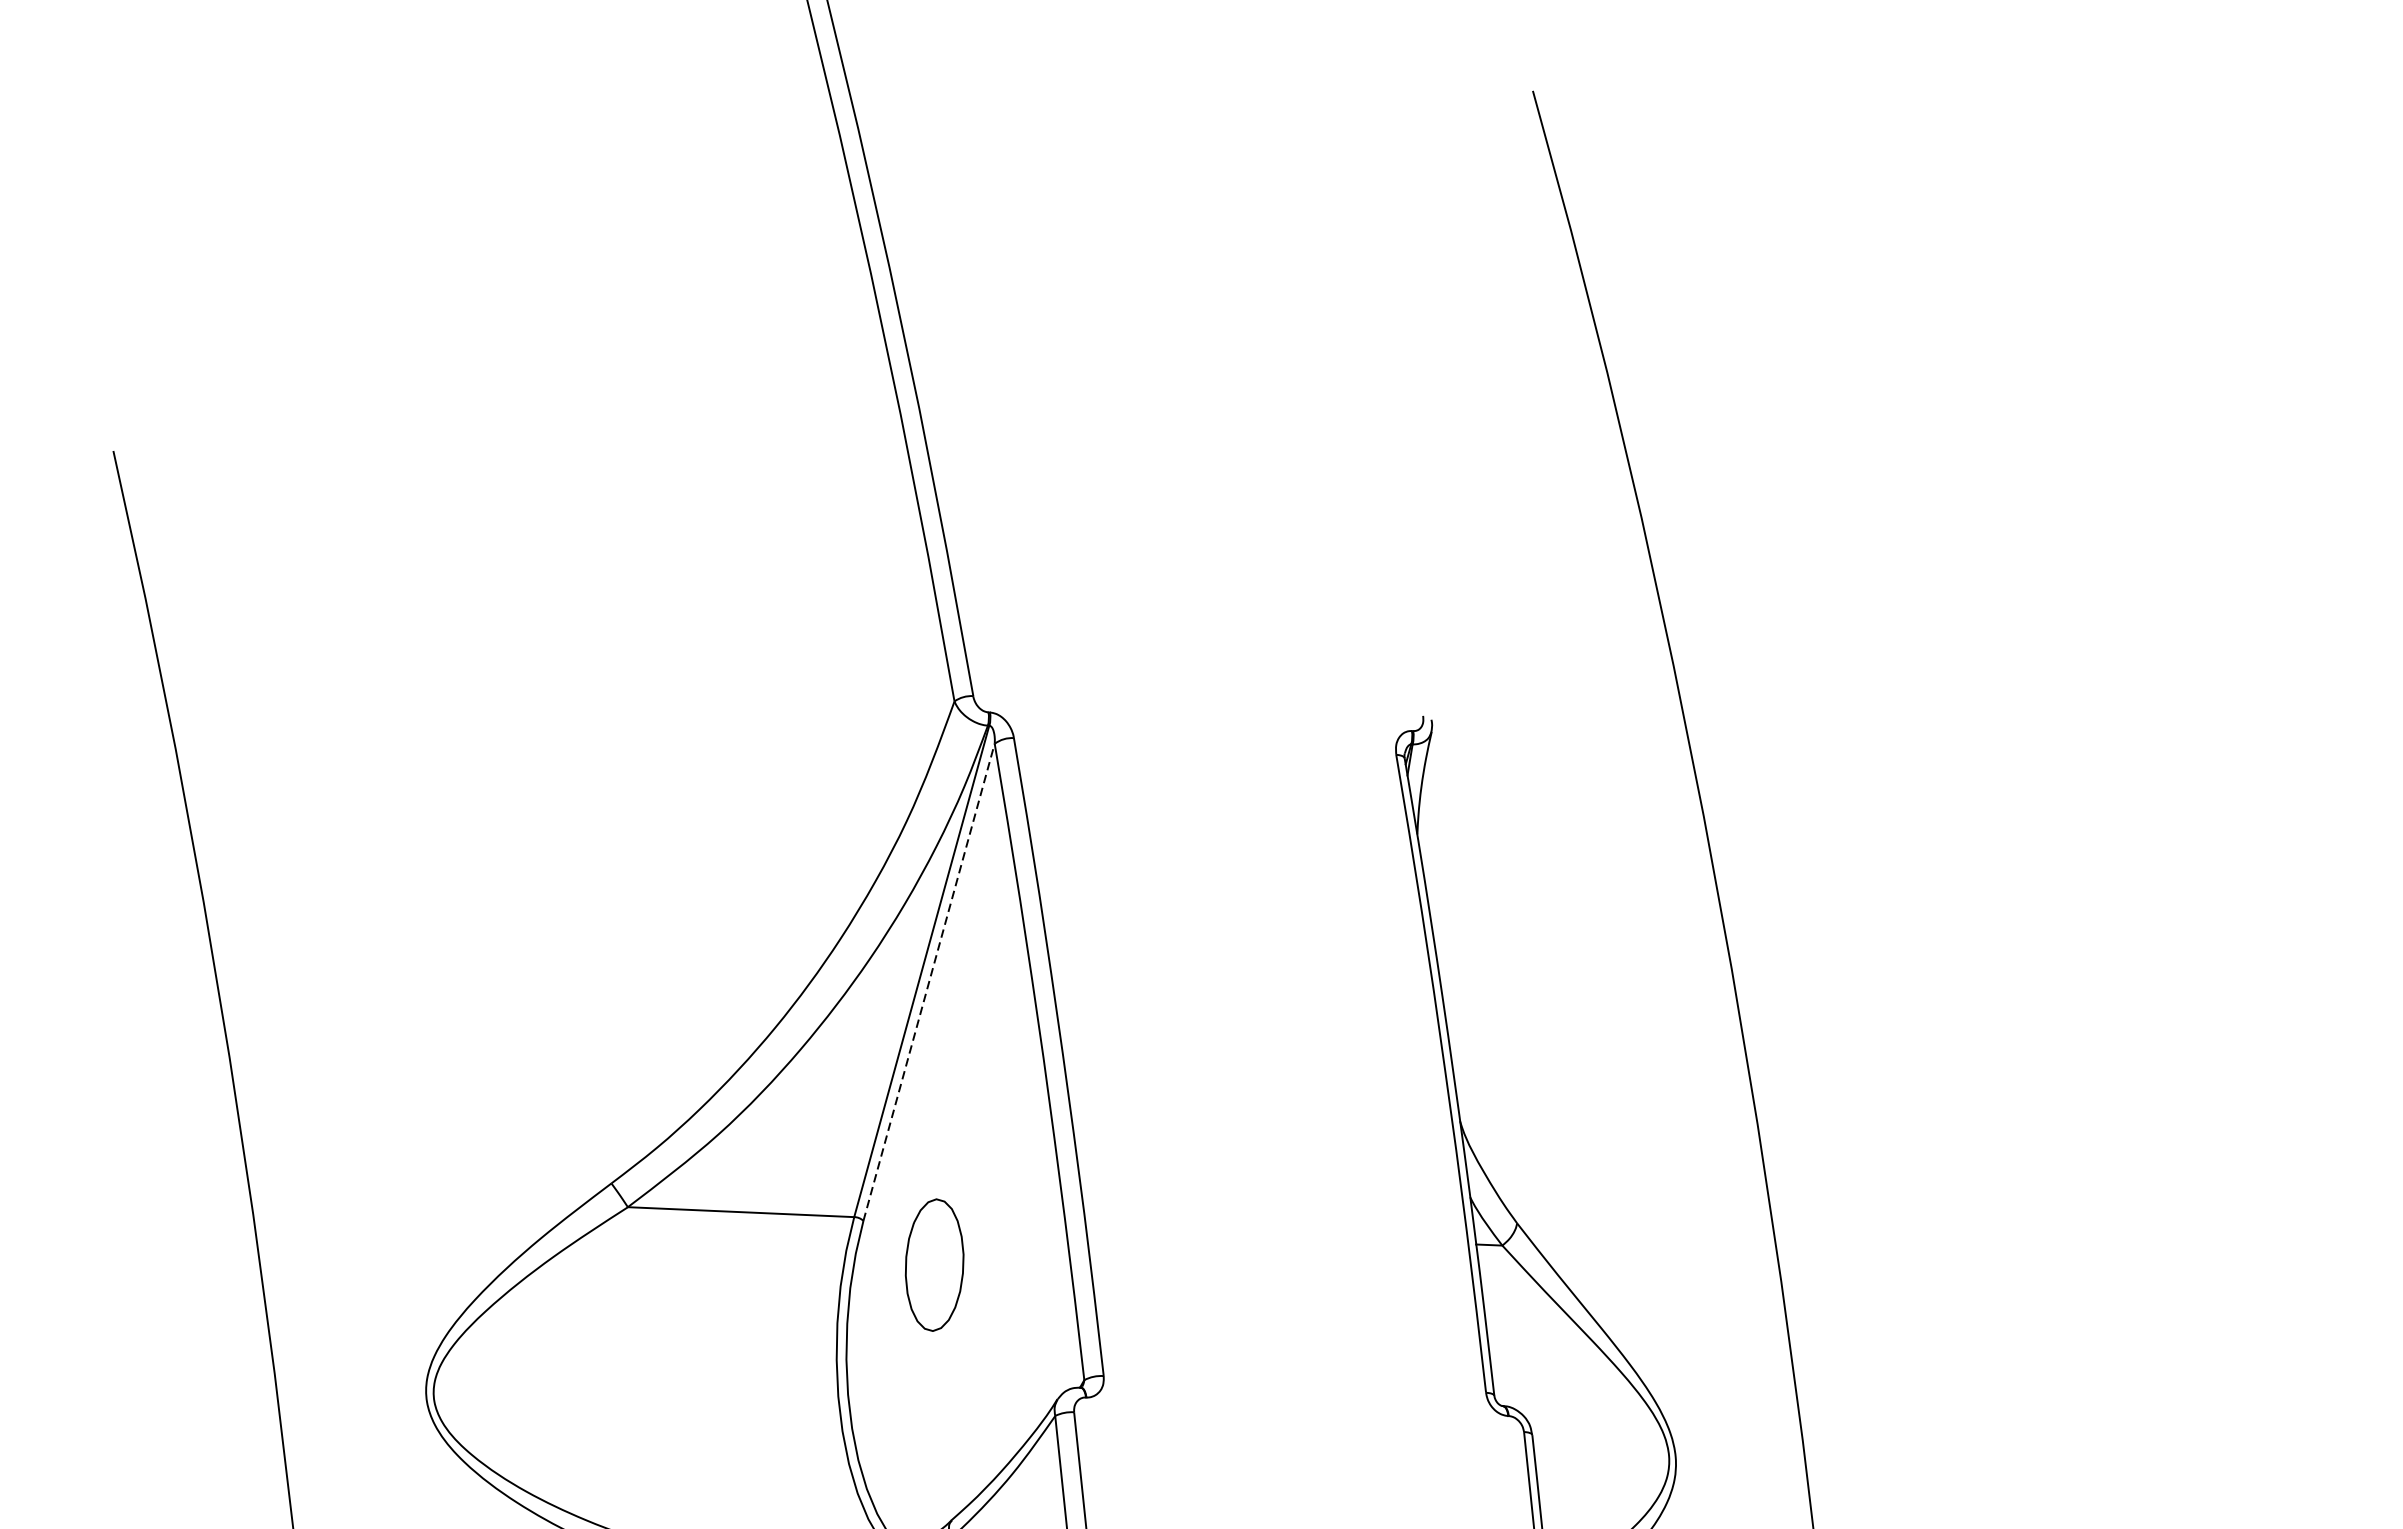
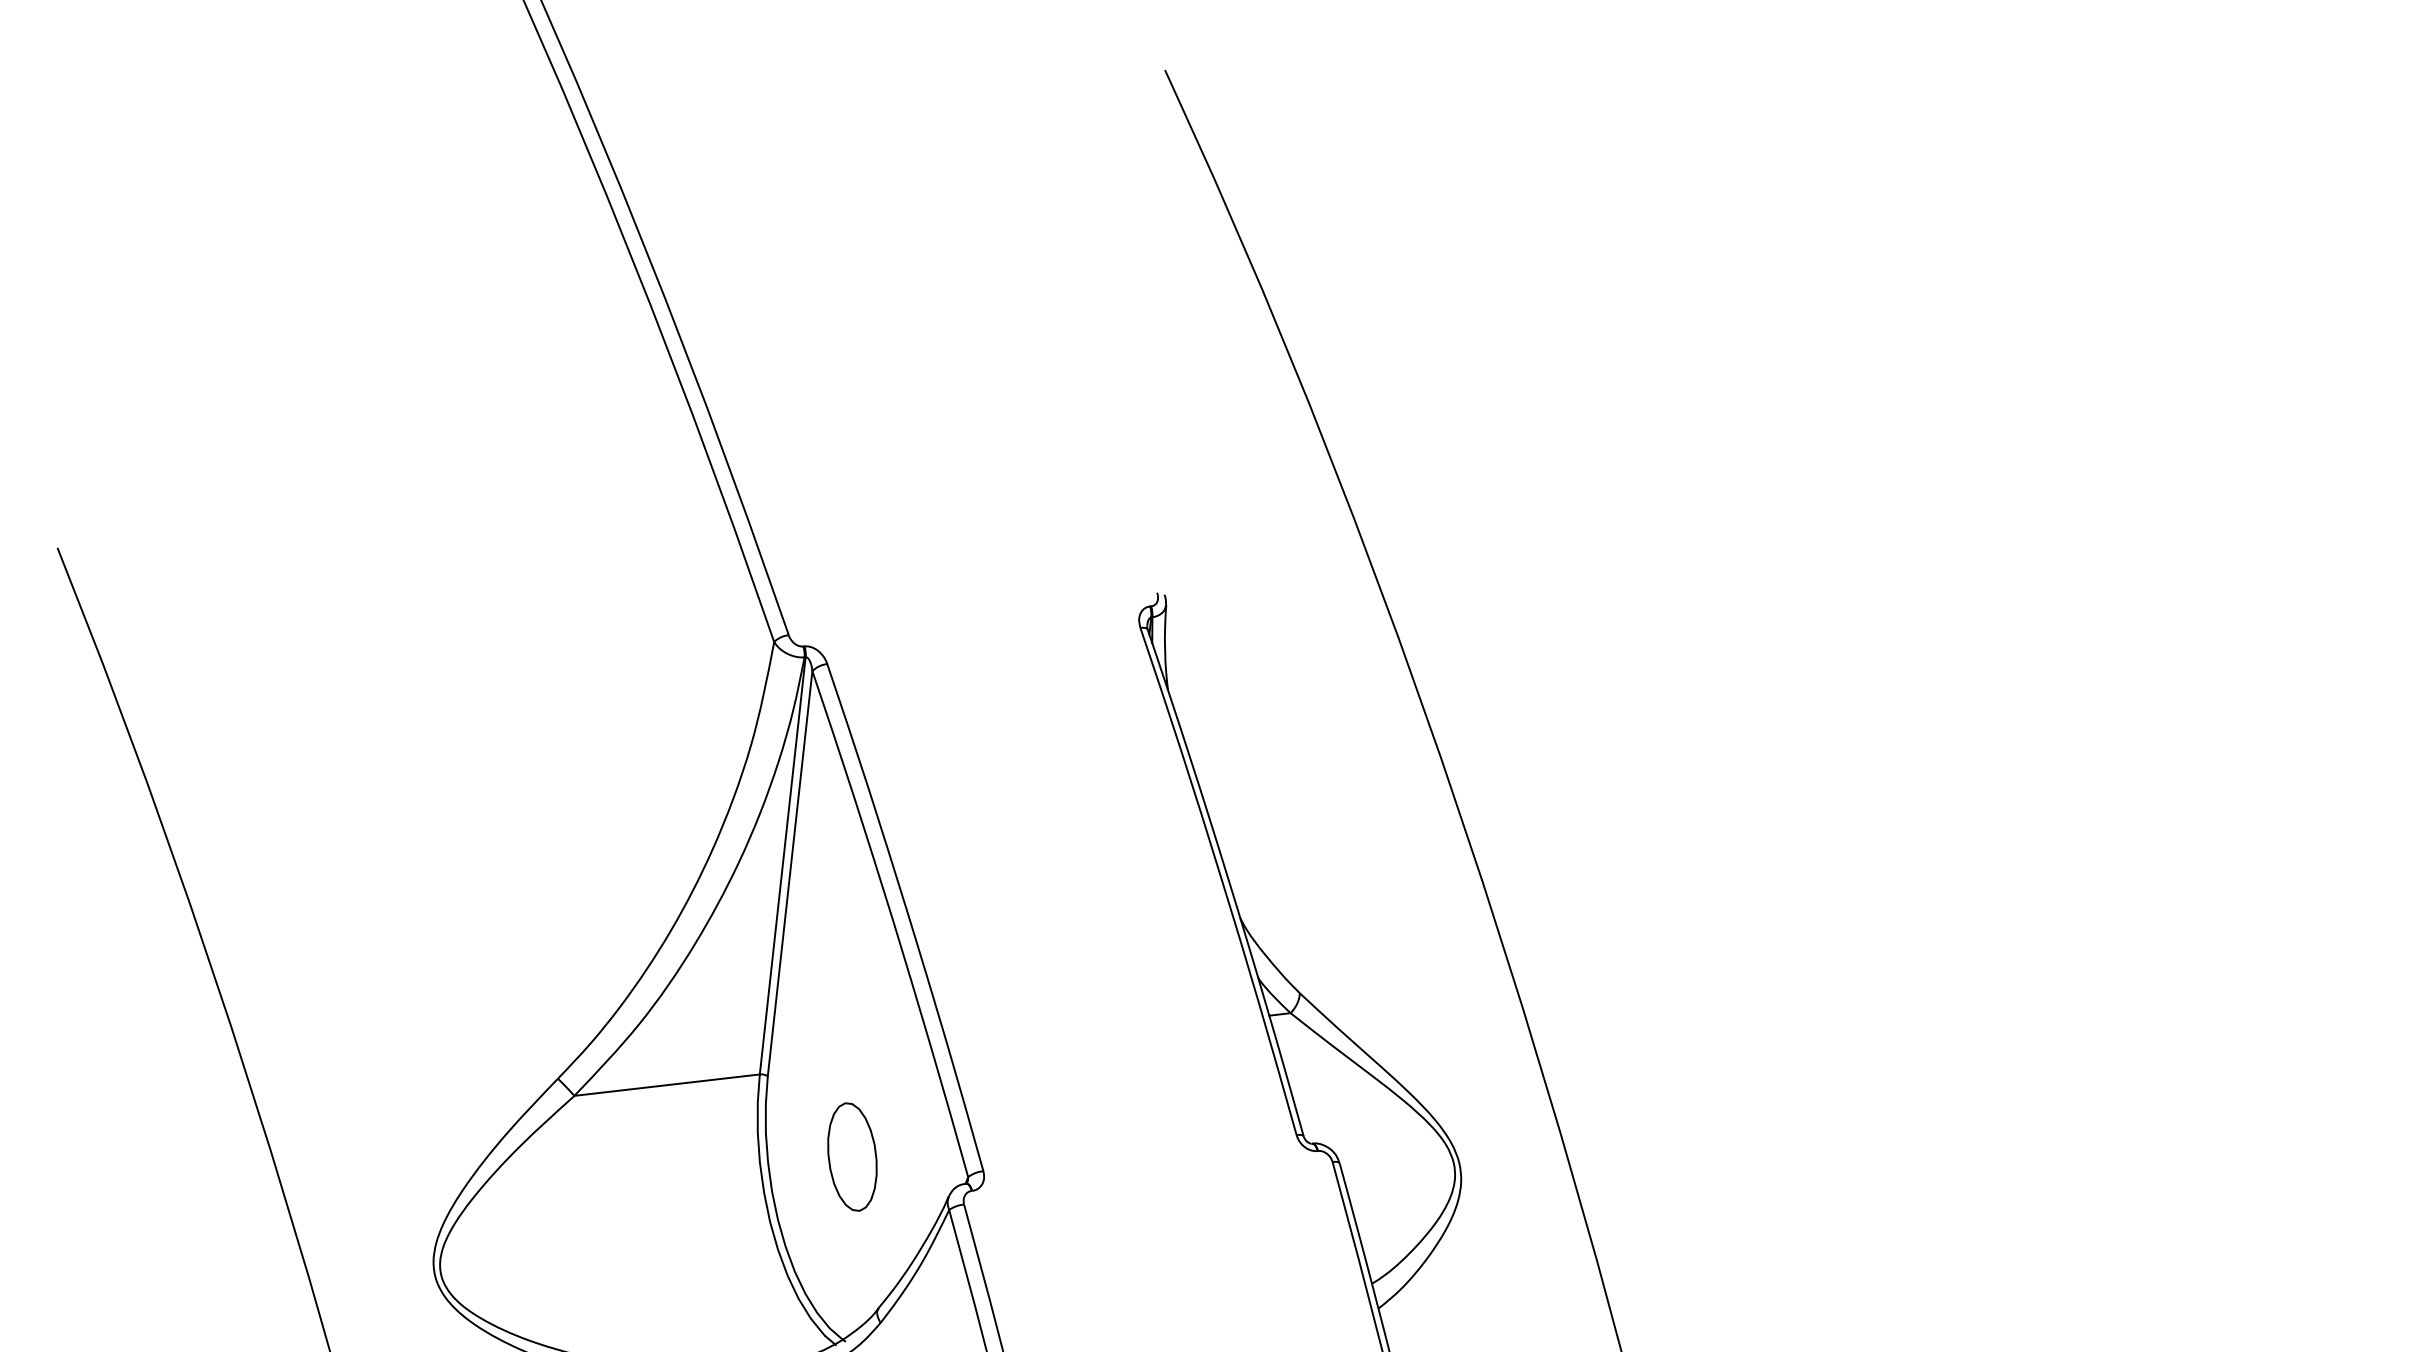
line: (929, 982) -> (790, 873), dashed -> solid
part: (934, 1264) -> (852, 1156), moved

